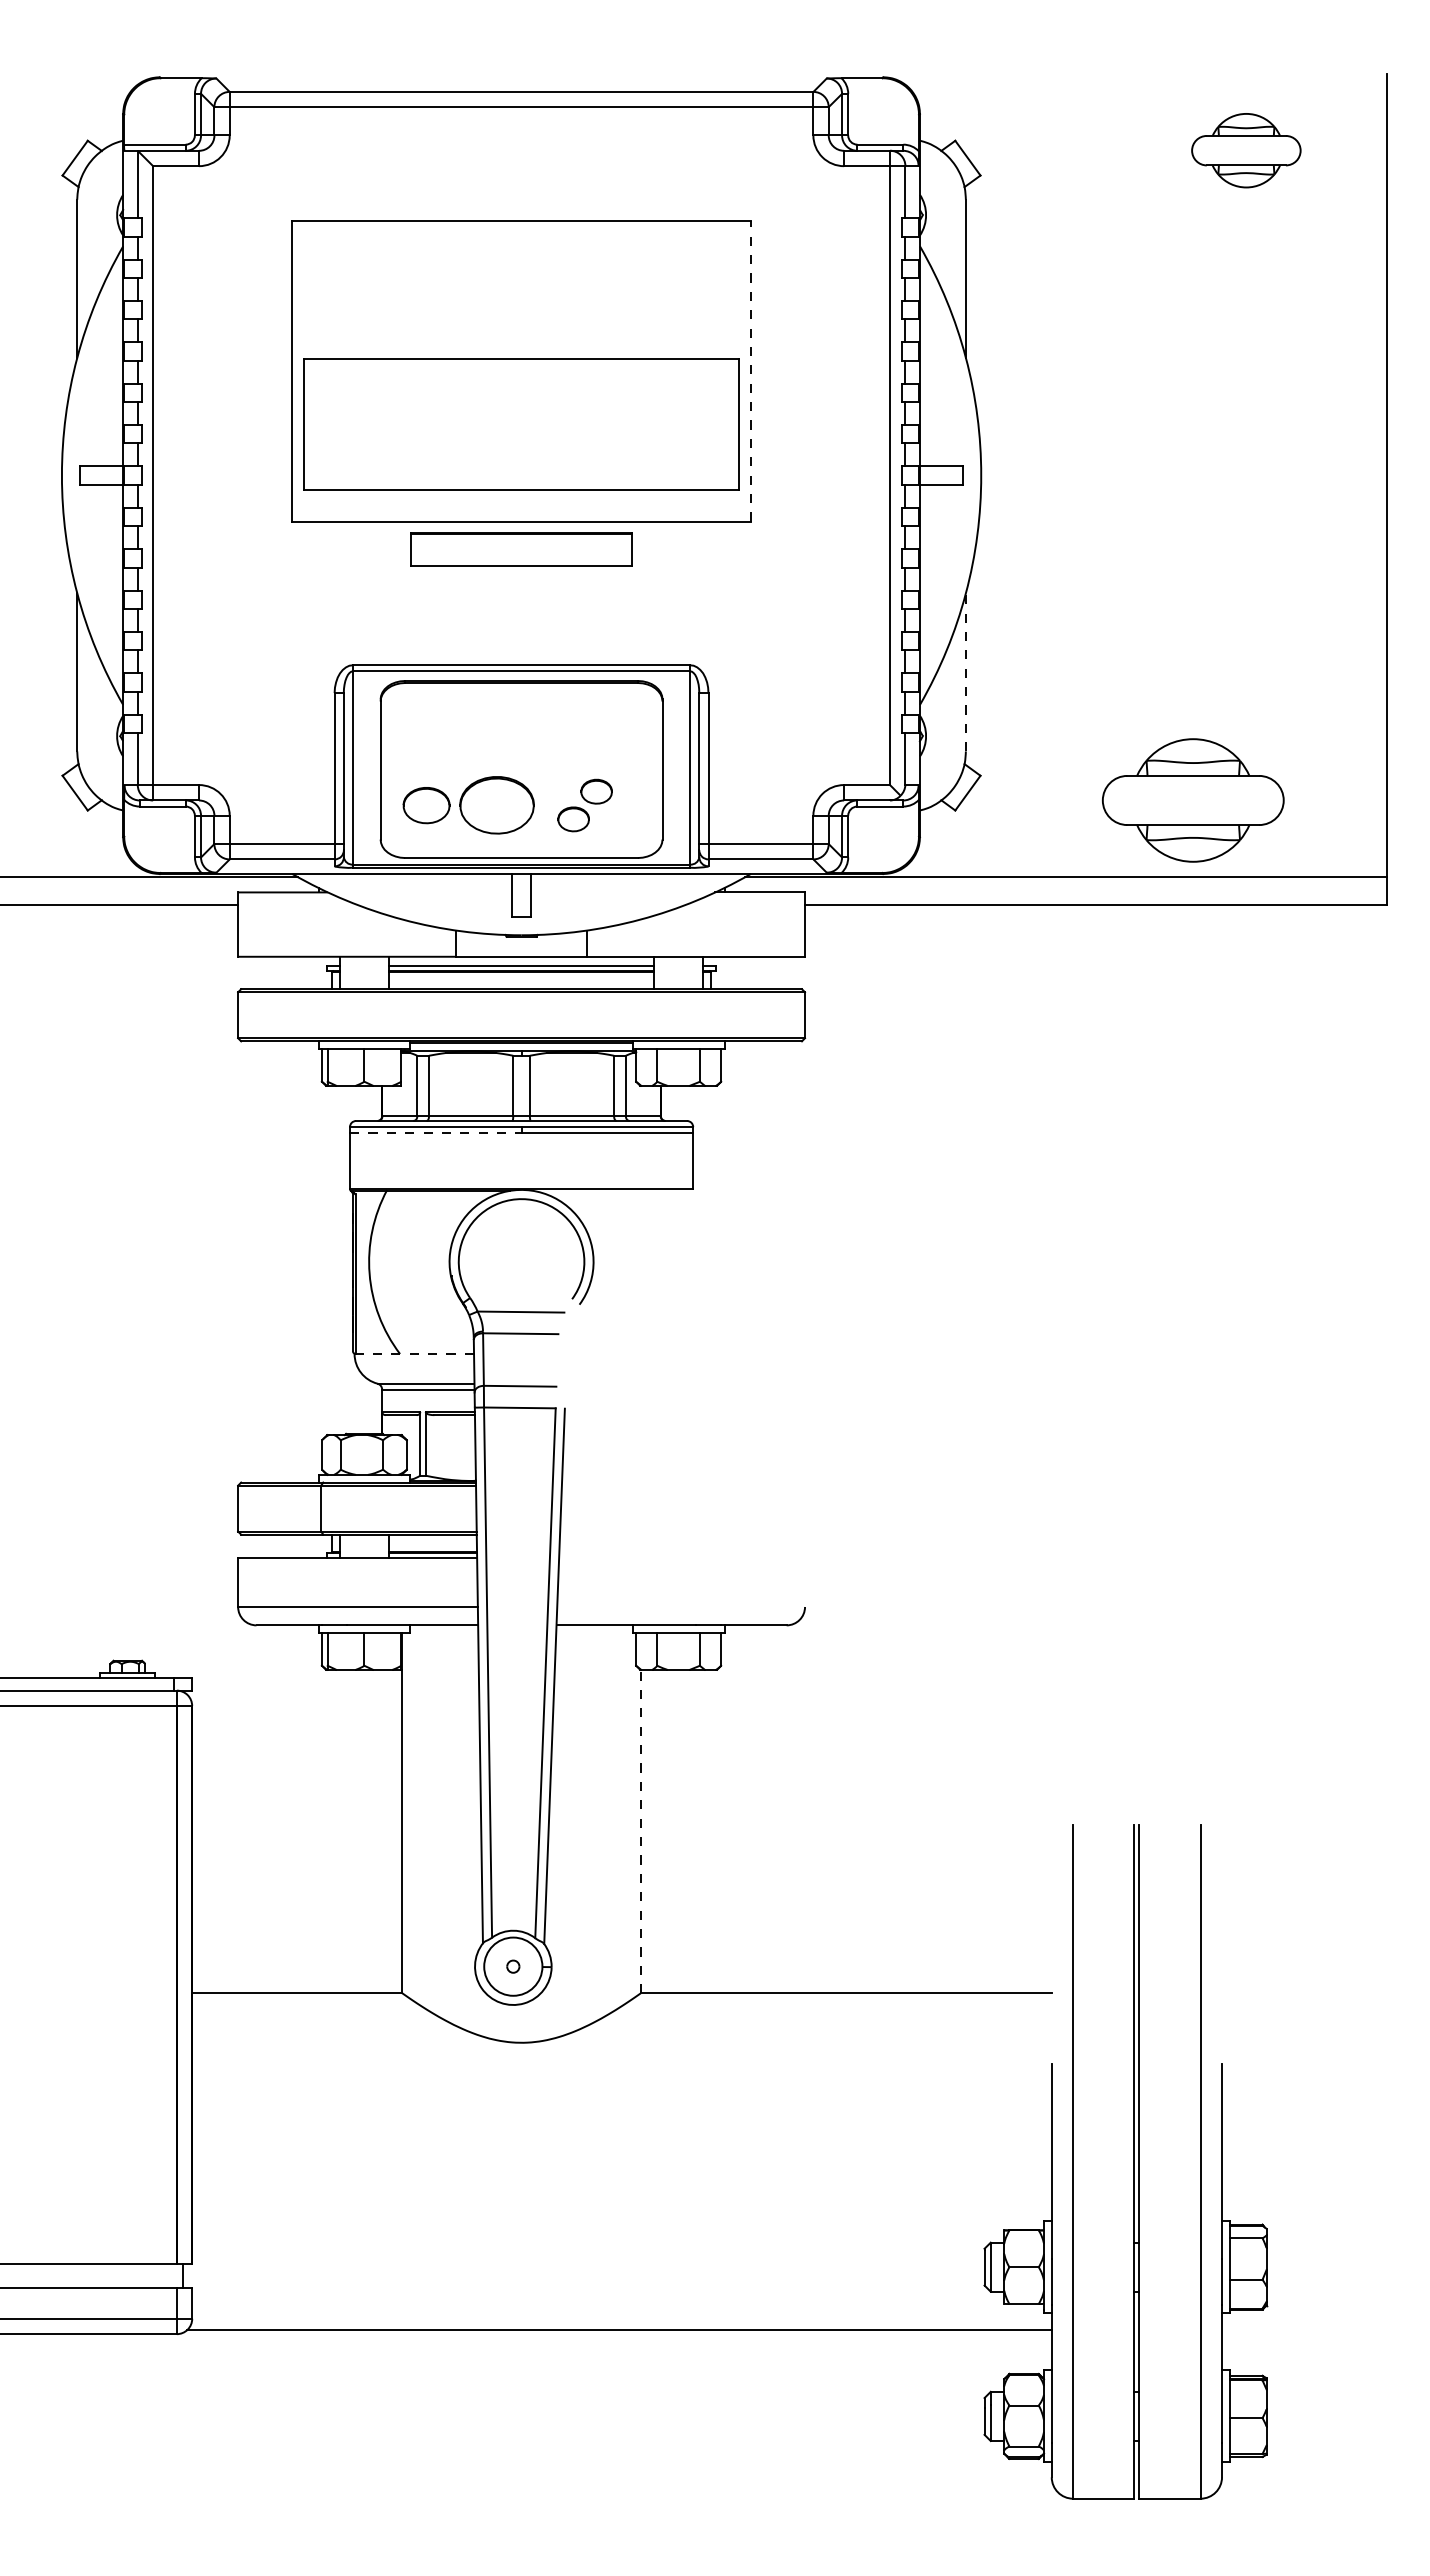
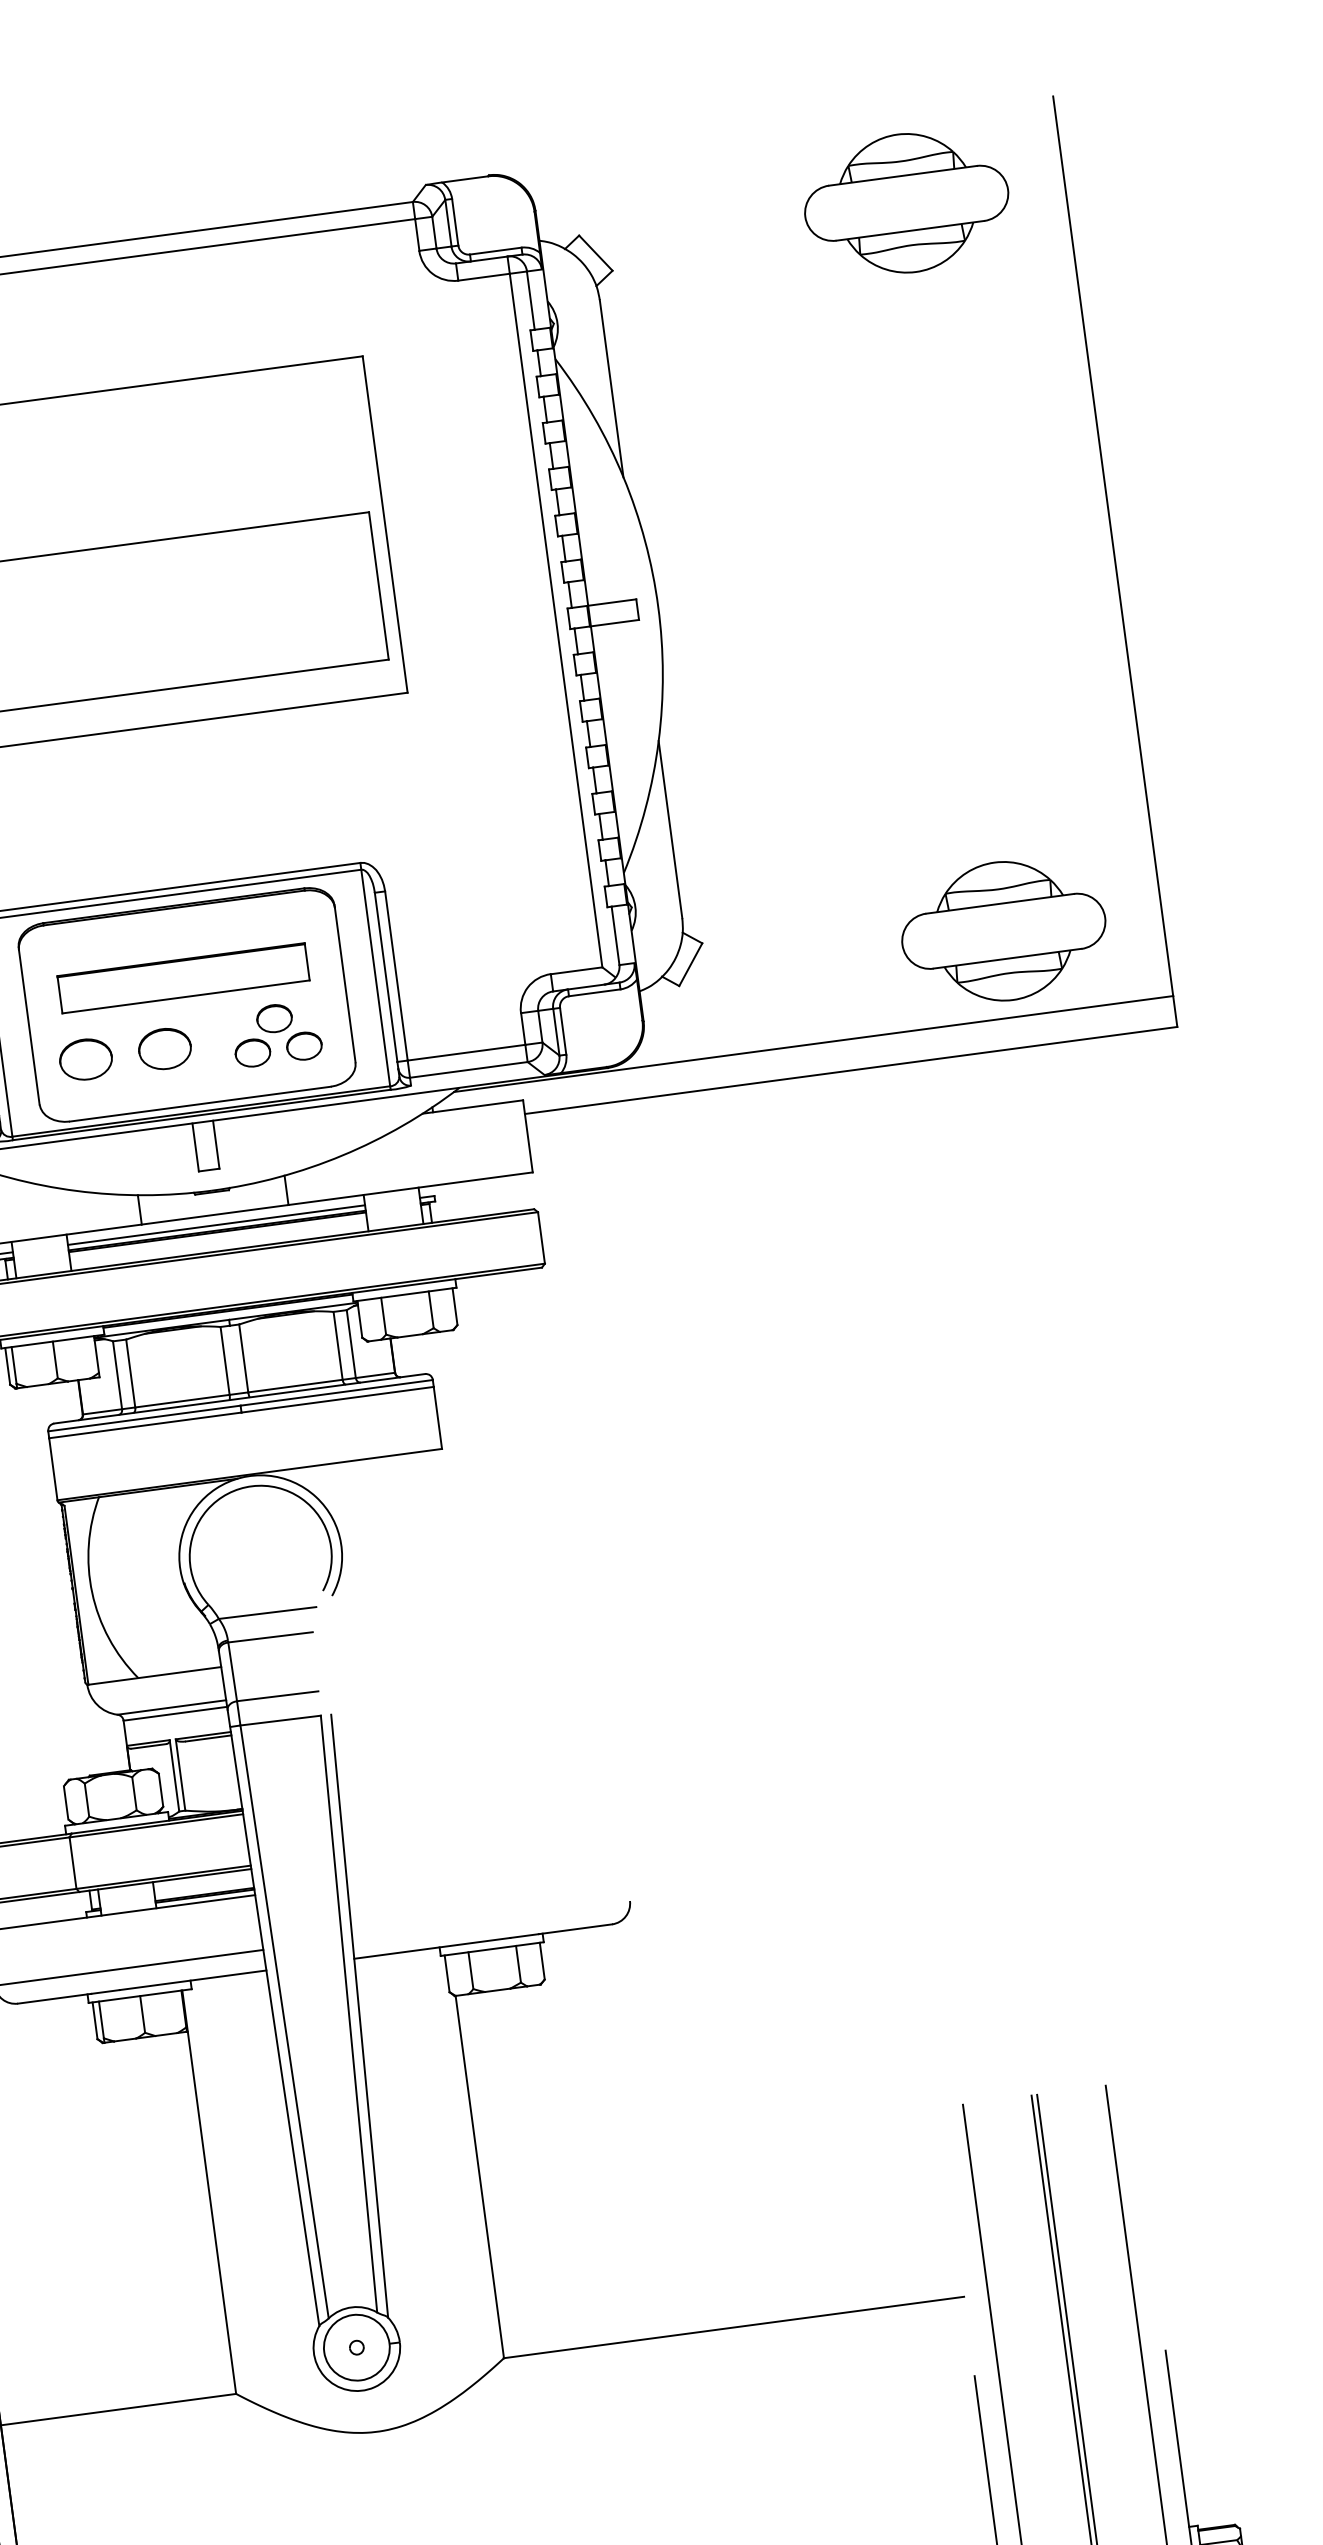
part: (1246, 150) -> (906, 202), size x1.67
line: (751, 370) -> (385, 523), dashed -> solid
part: (521, 549) -> (183, 978), moved
line: (965, 671) -> (669, 828), dashed -> solid
part: (1193, 800) -> (1004, 931), moved
part: (496, 805) -> (164, 1049), size x0.62
part: (619, 819) -> (304, 1046), added
line: (435, 1133) -> (145, 1425), dashed -> solid
line: (414, 1354) -> (154, 1676), dashed -> solid
line: (641, 1831) -> (480, 2177), dashed -> solid

